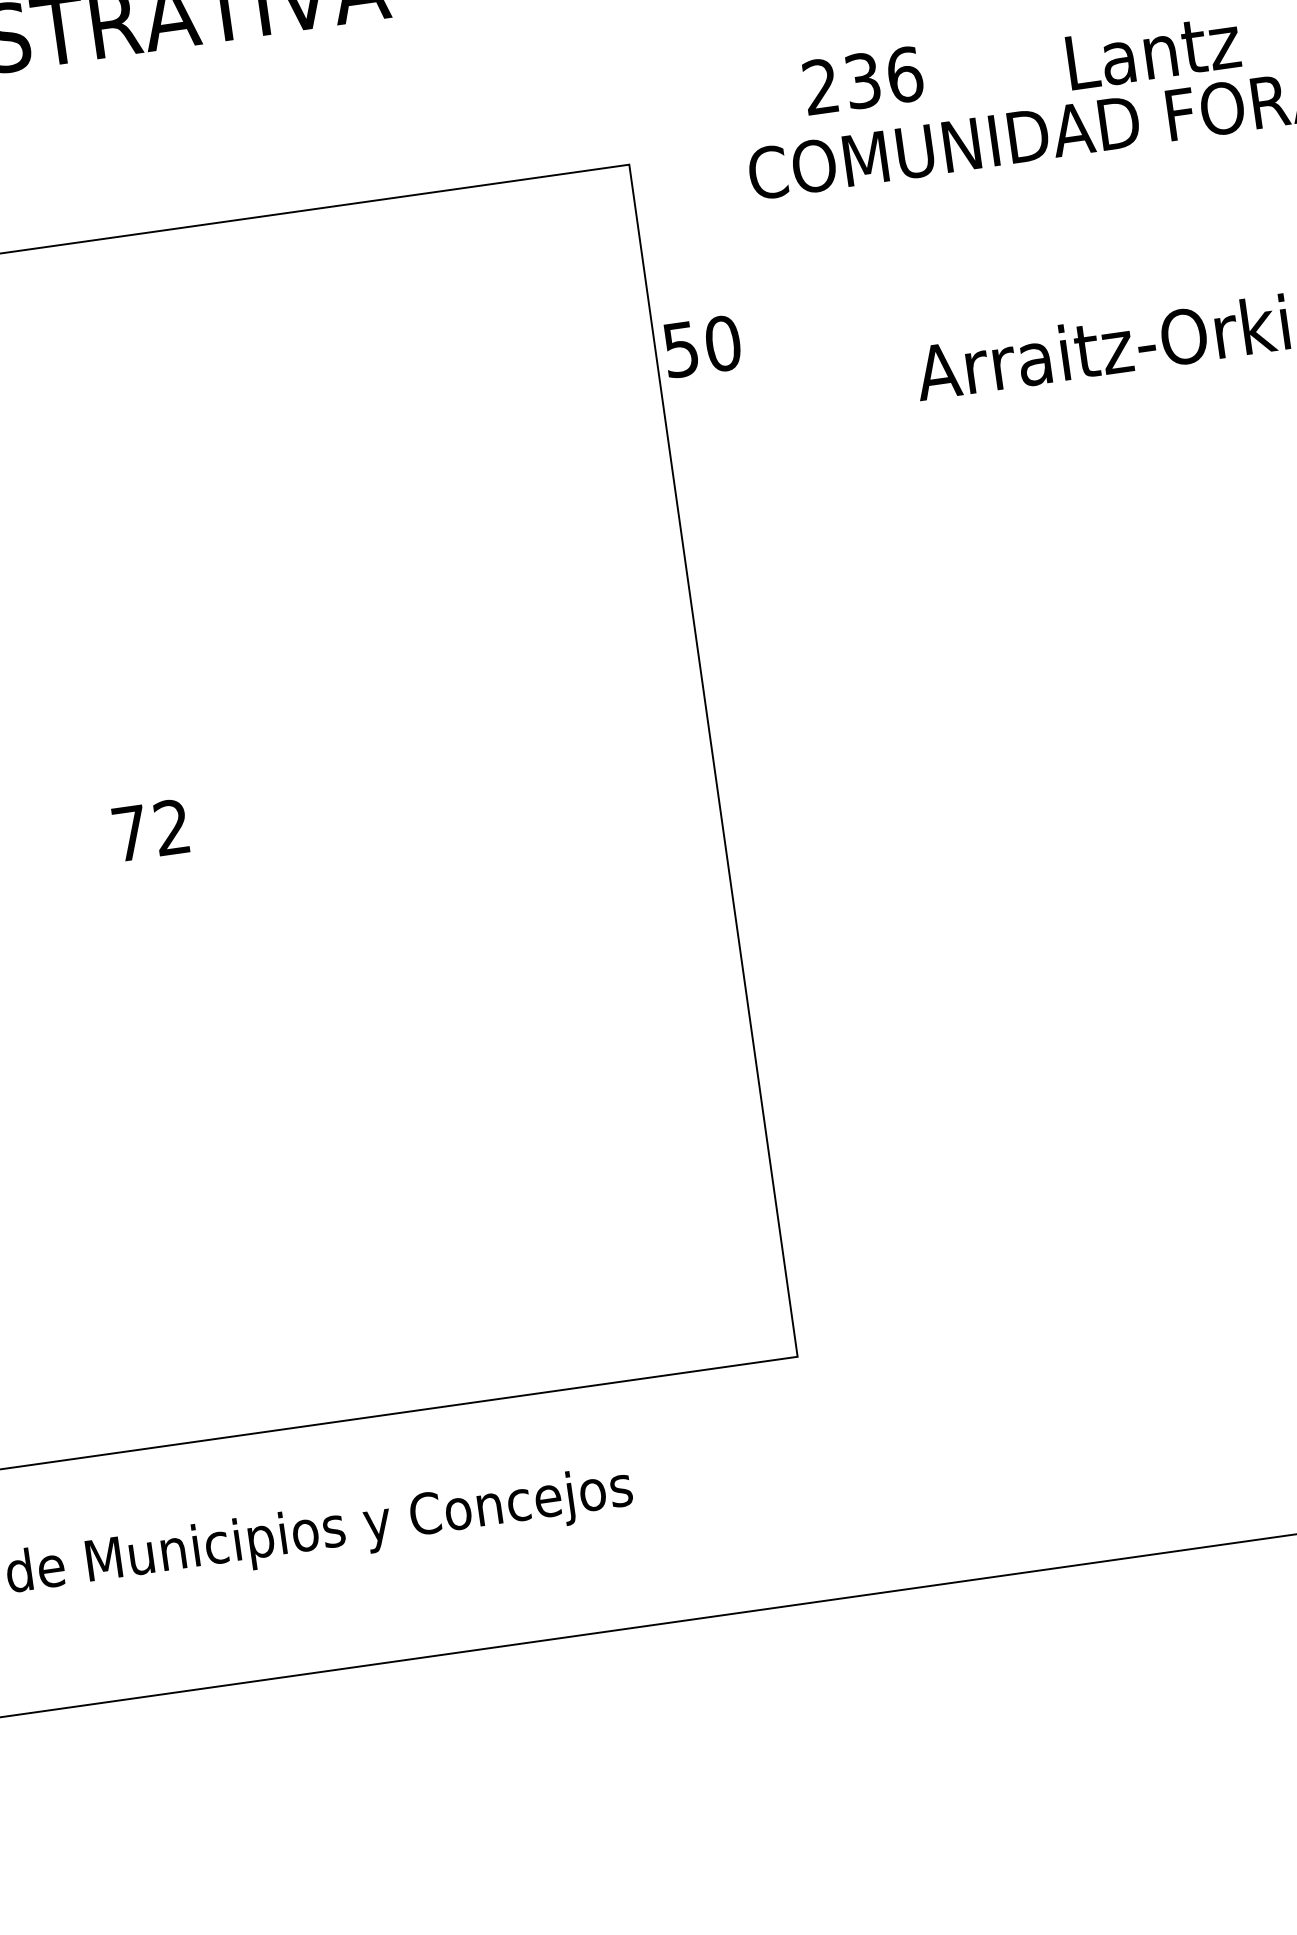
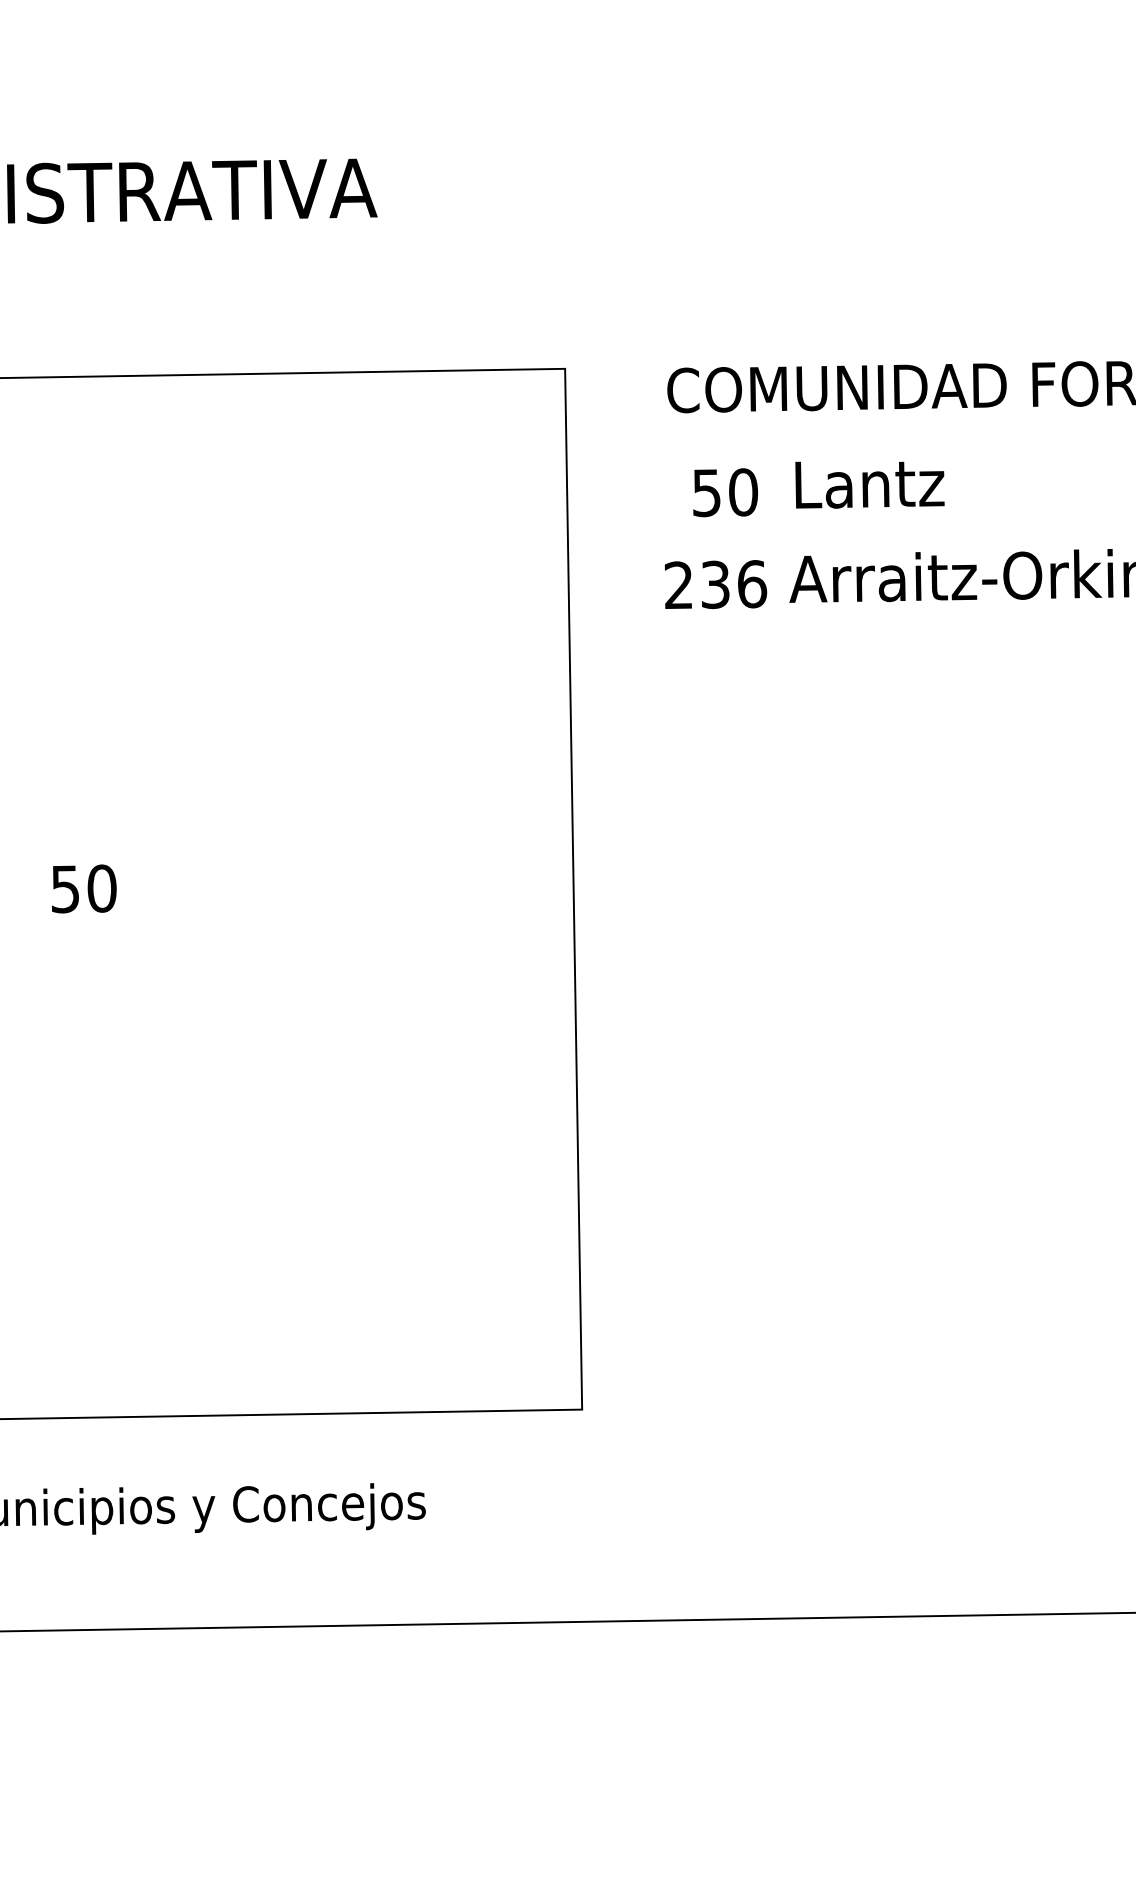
text: (1153, 52) -> (869, 484), moved
text: (862, 80) -> (715, 584), moved
text: (702, 346) -> (725, 492), moved
text: (150, 829) -> (83, 888), 72 -> 50

